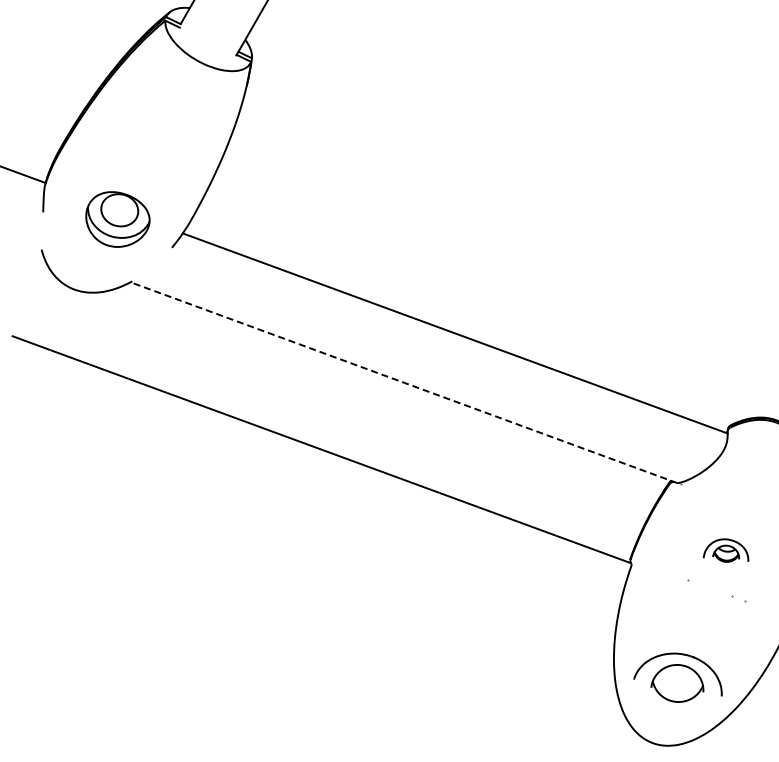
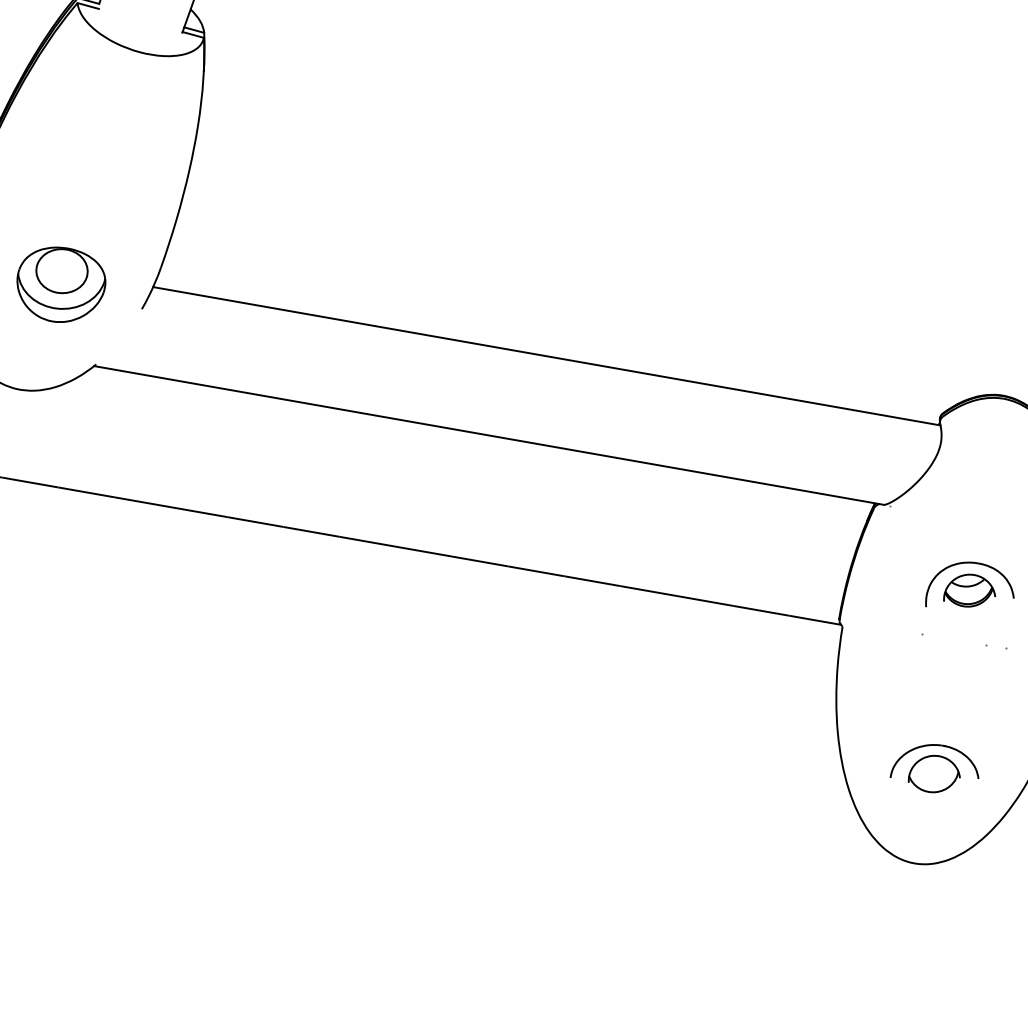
line: (403, 382) -> (488, 435), dashed -> solid
part: (725, 550) -> (966, 584), size x1.43
part: (678, 677) -> (933, 768), size x0.71

